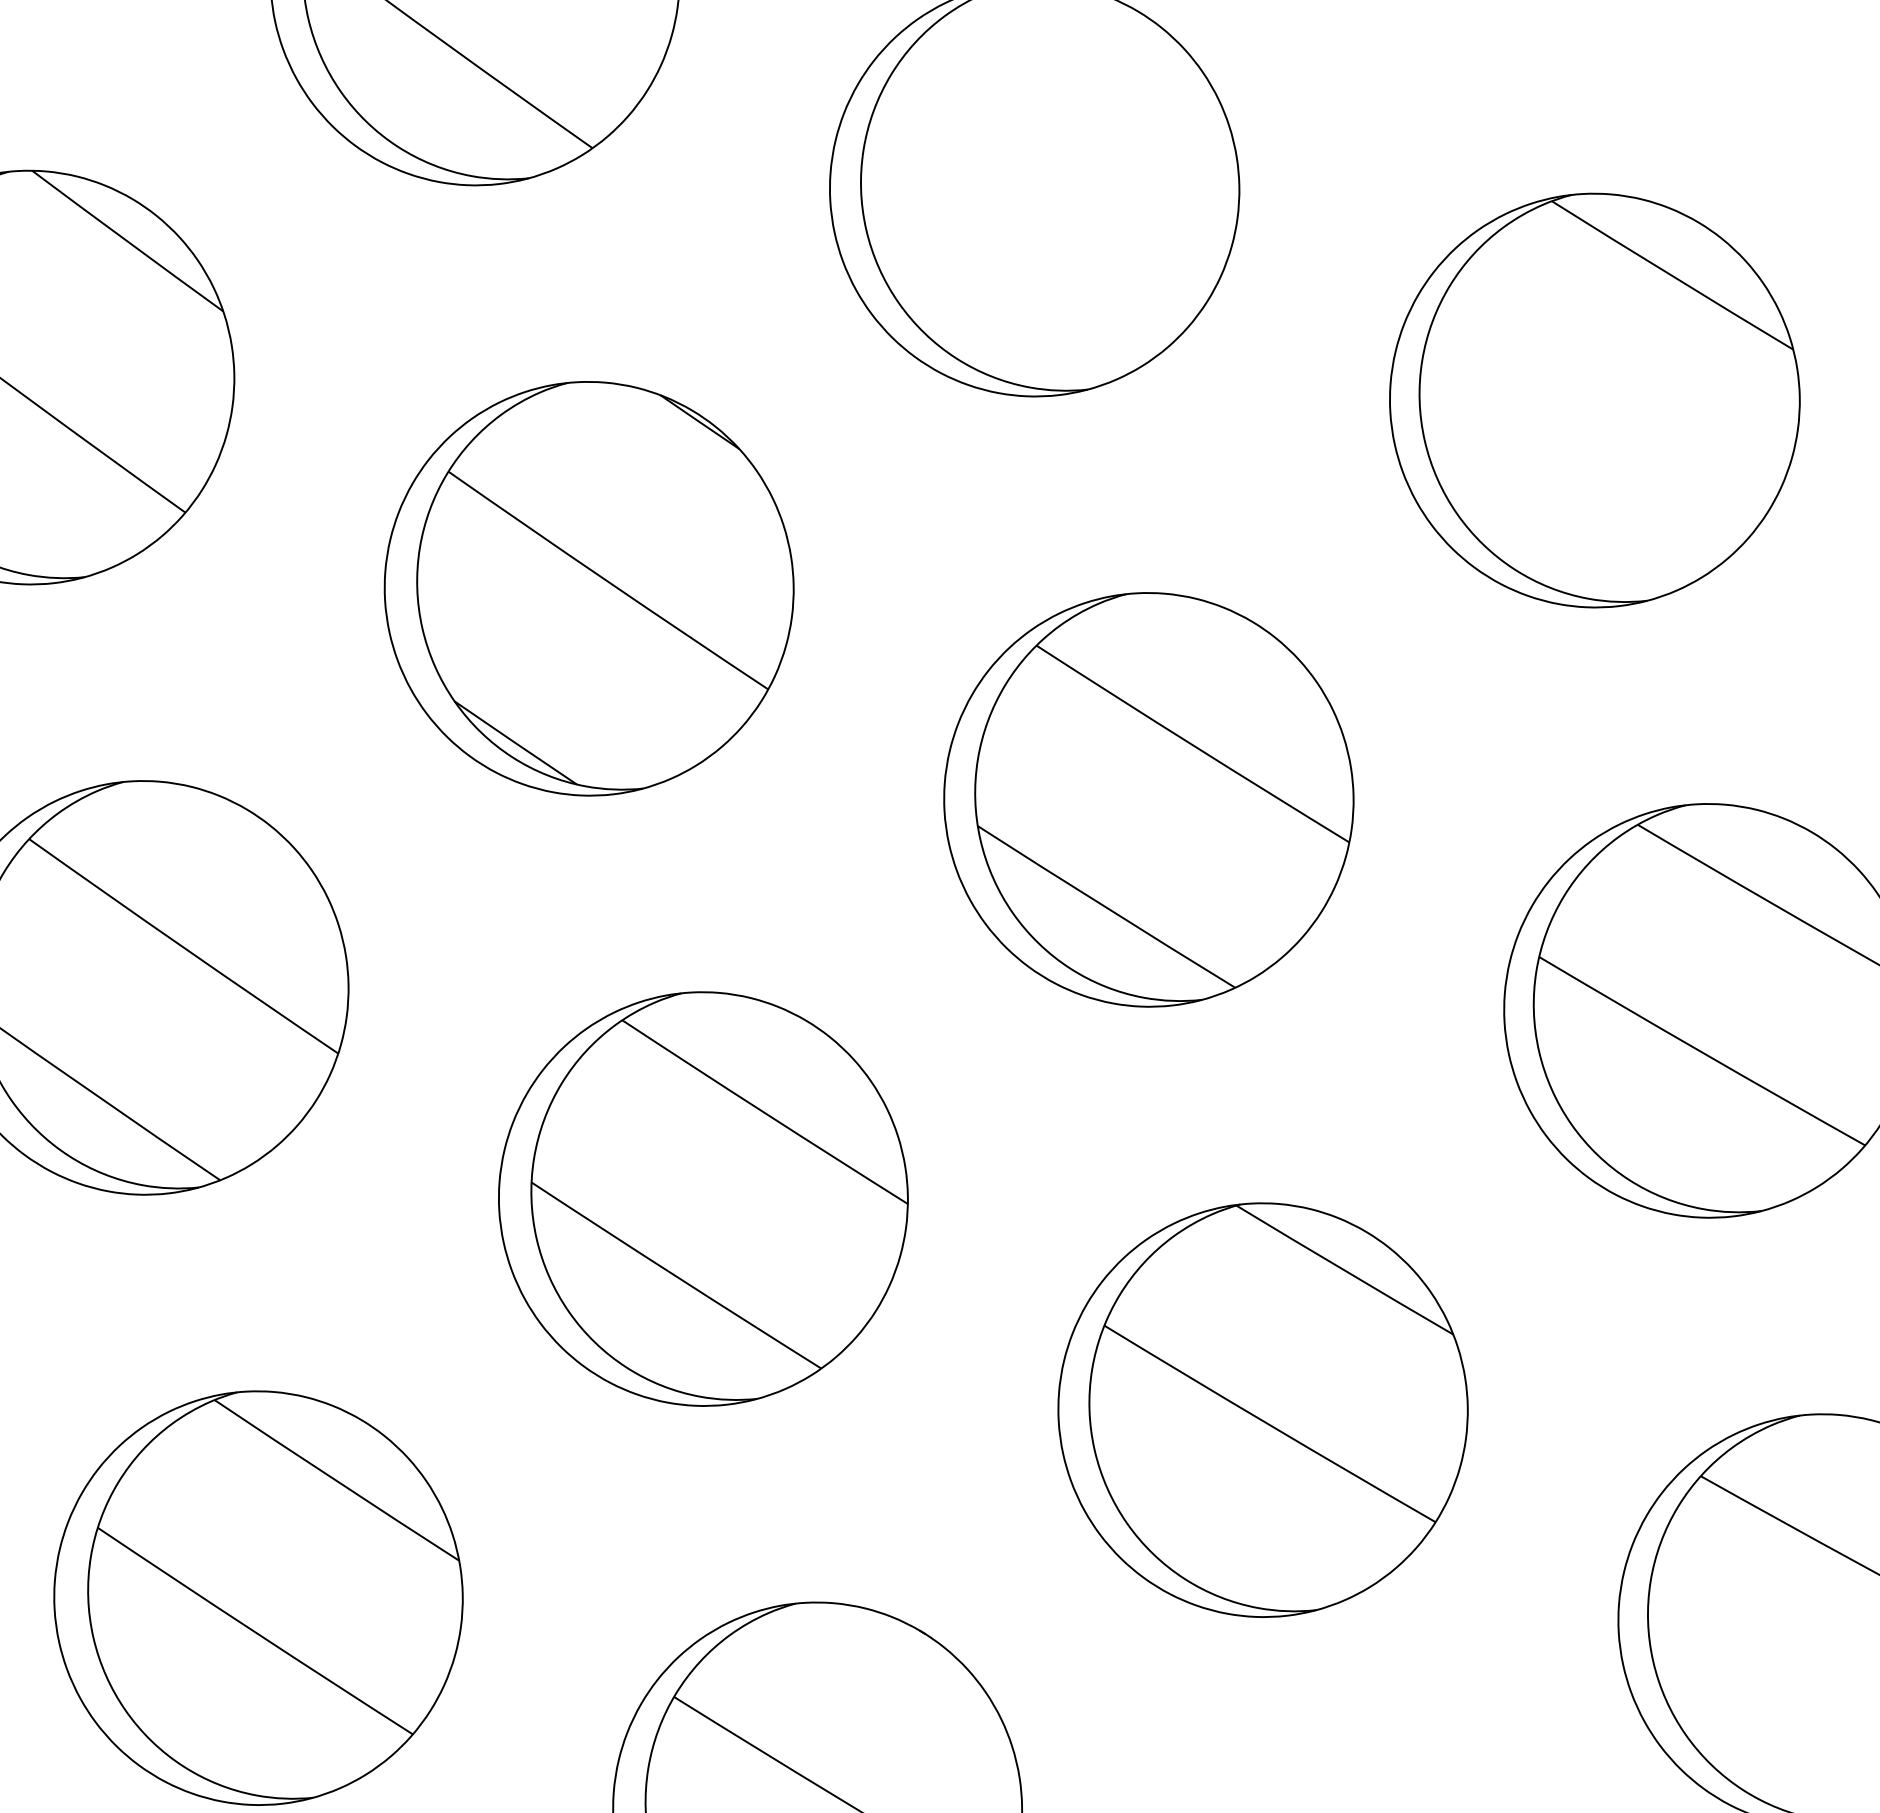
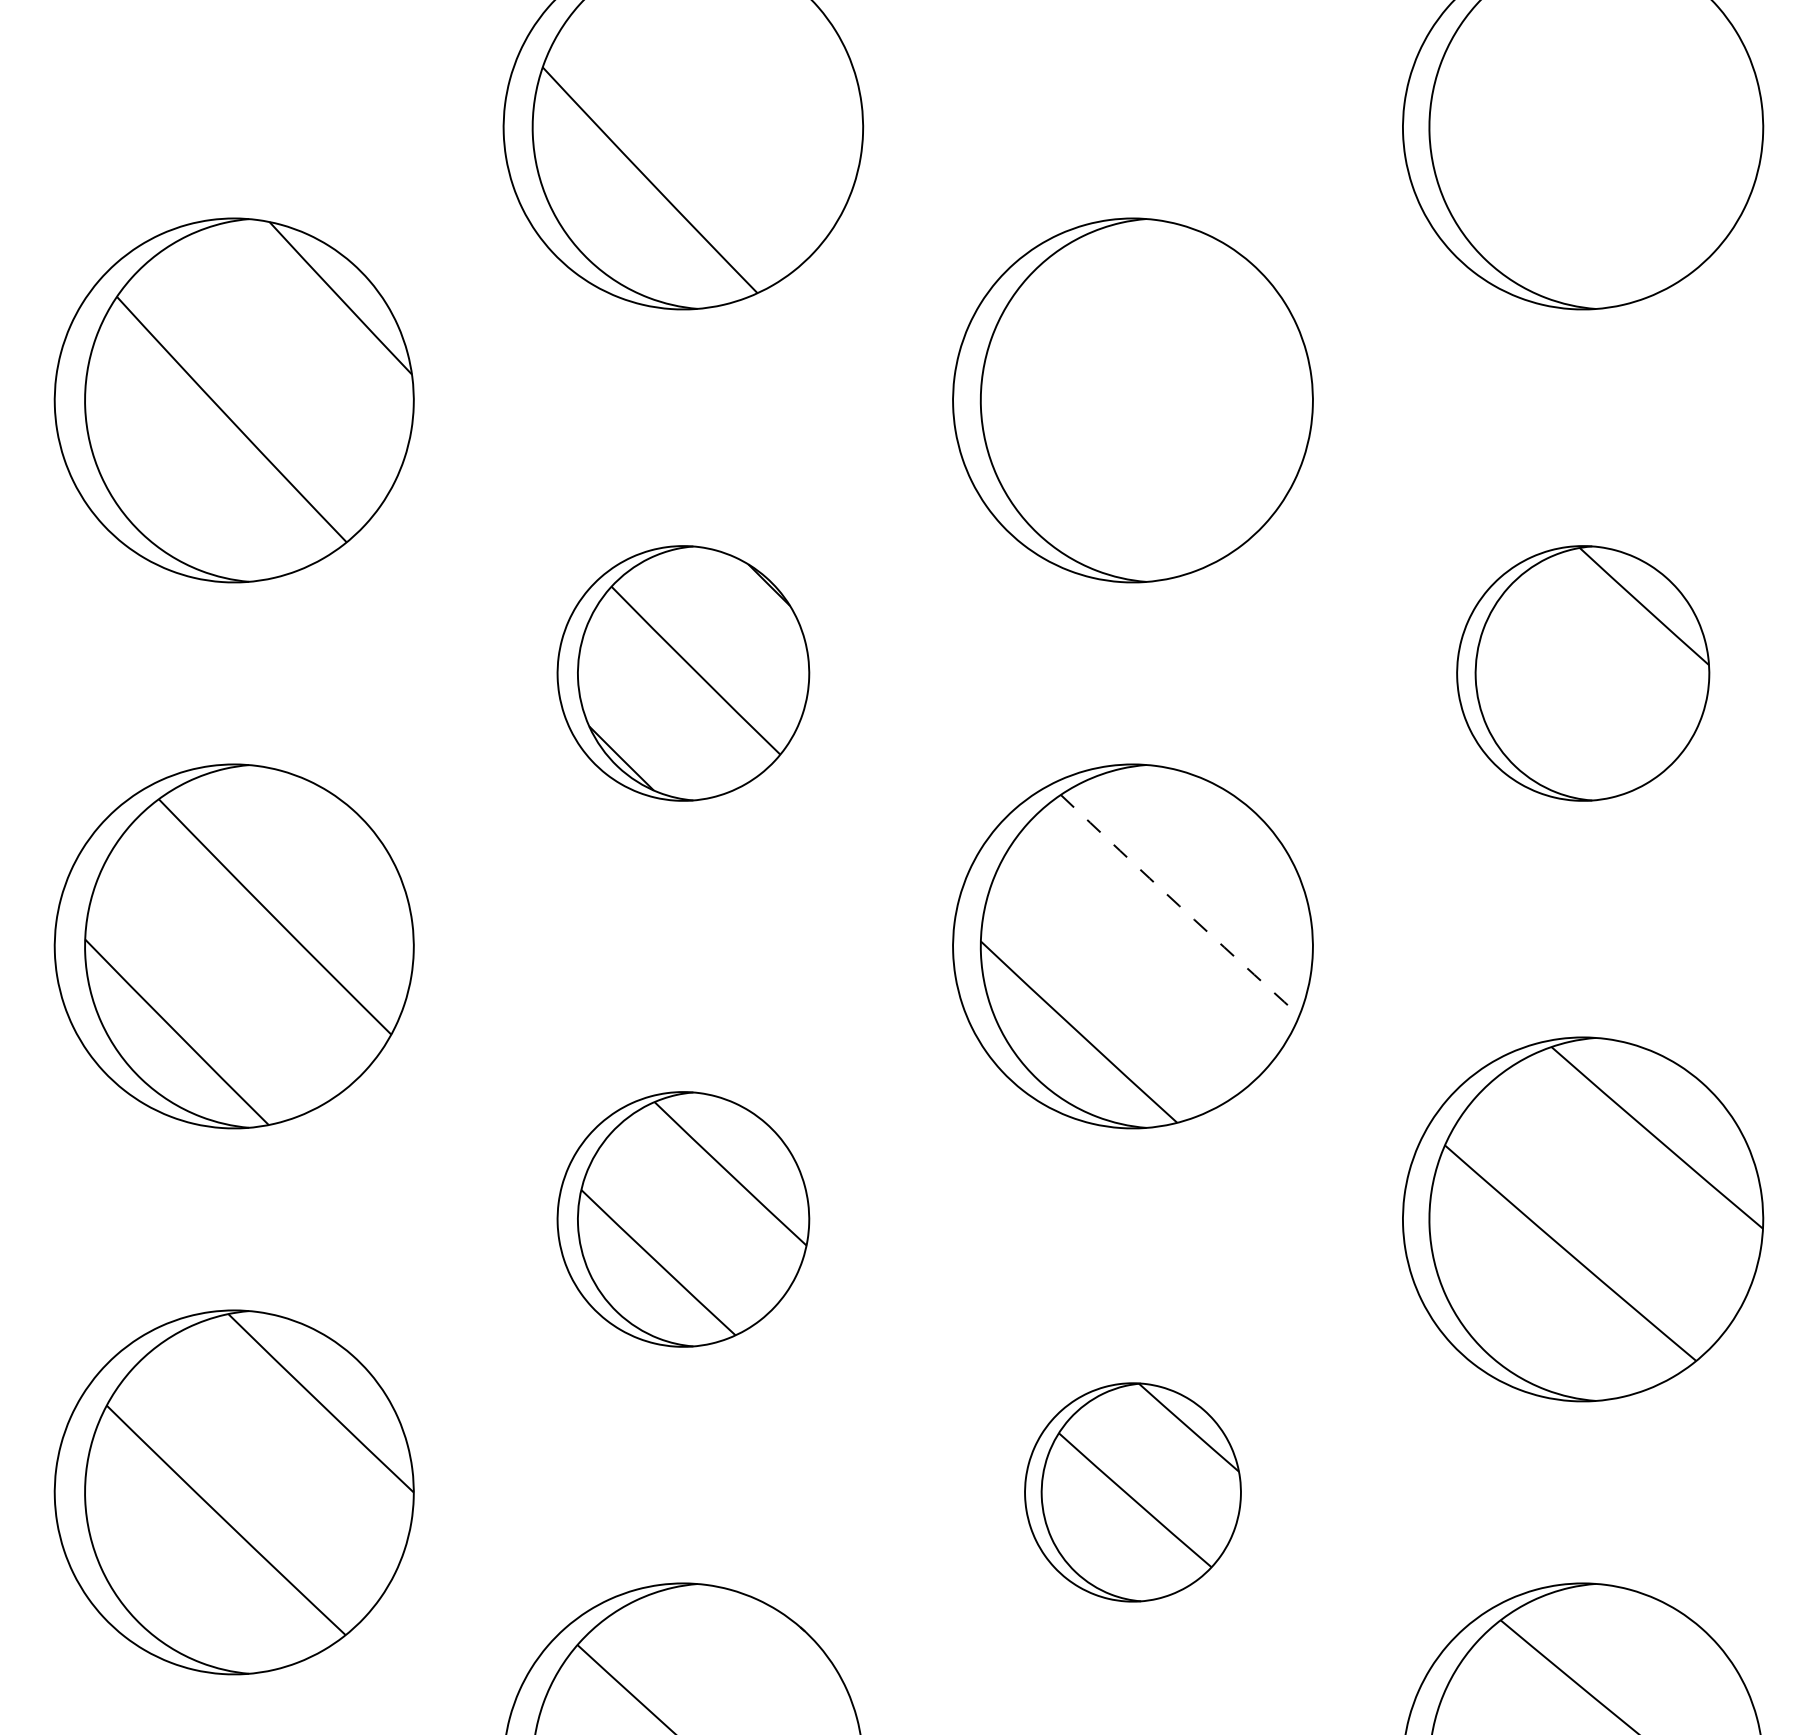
part: (1595, 400) -> (1583, 673), size x0.7
part: (589, 588) -> (683, 673), size x0.7
arc: (1192, 745) -> (1179, 906), solid -> dashed
part: (703, 1199) -> (683, 1219), size x0.7
part: (1262, 1410) -> (1132, 1492), size x0.6

